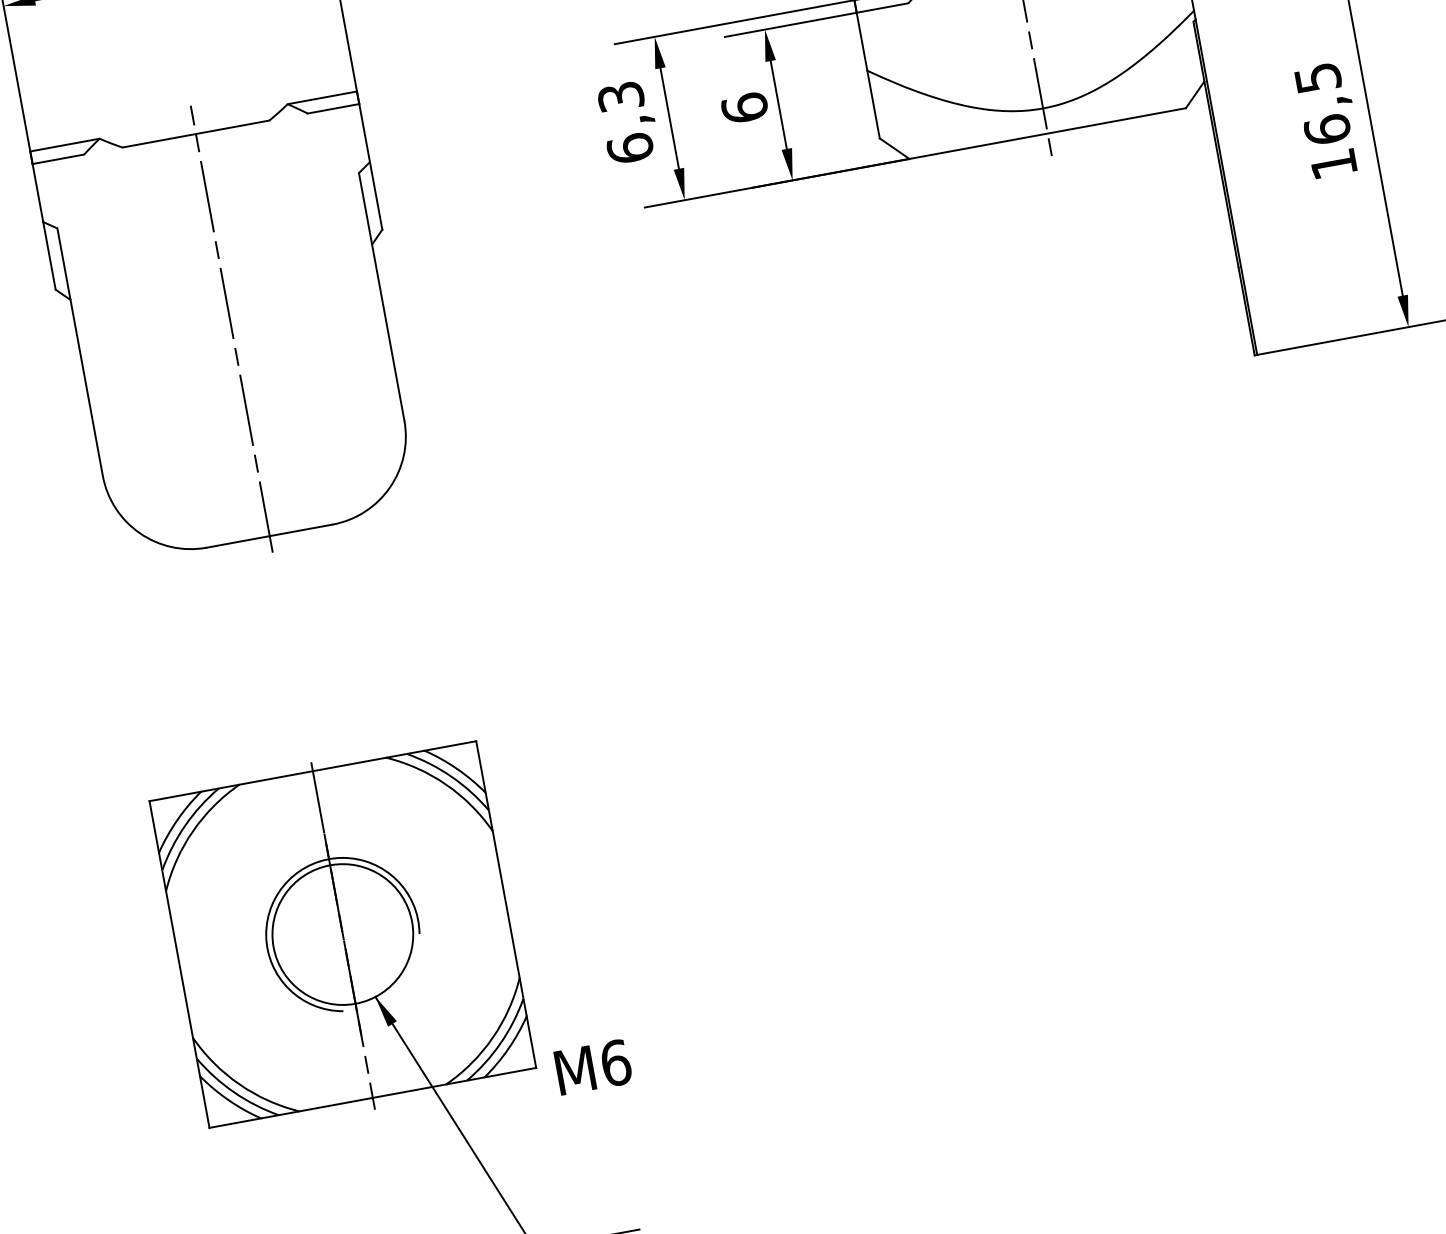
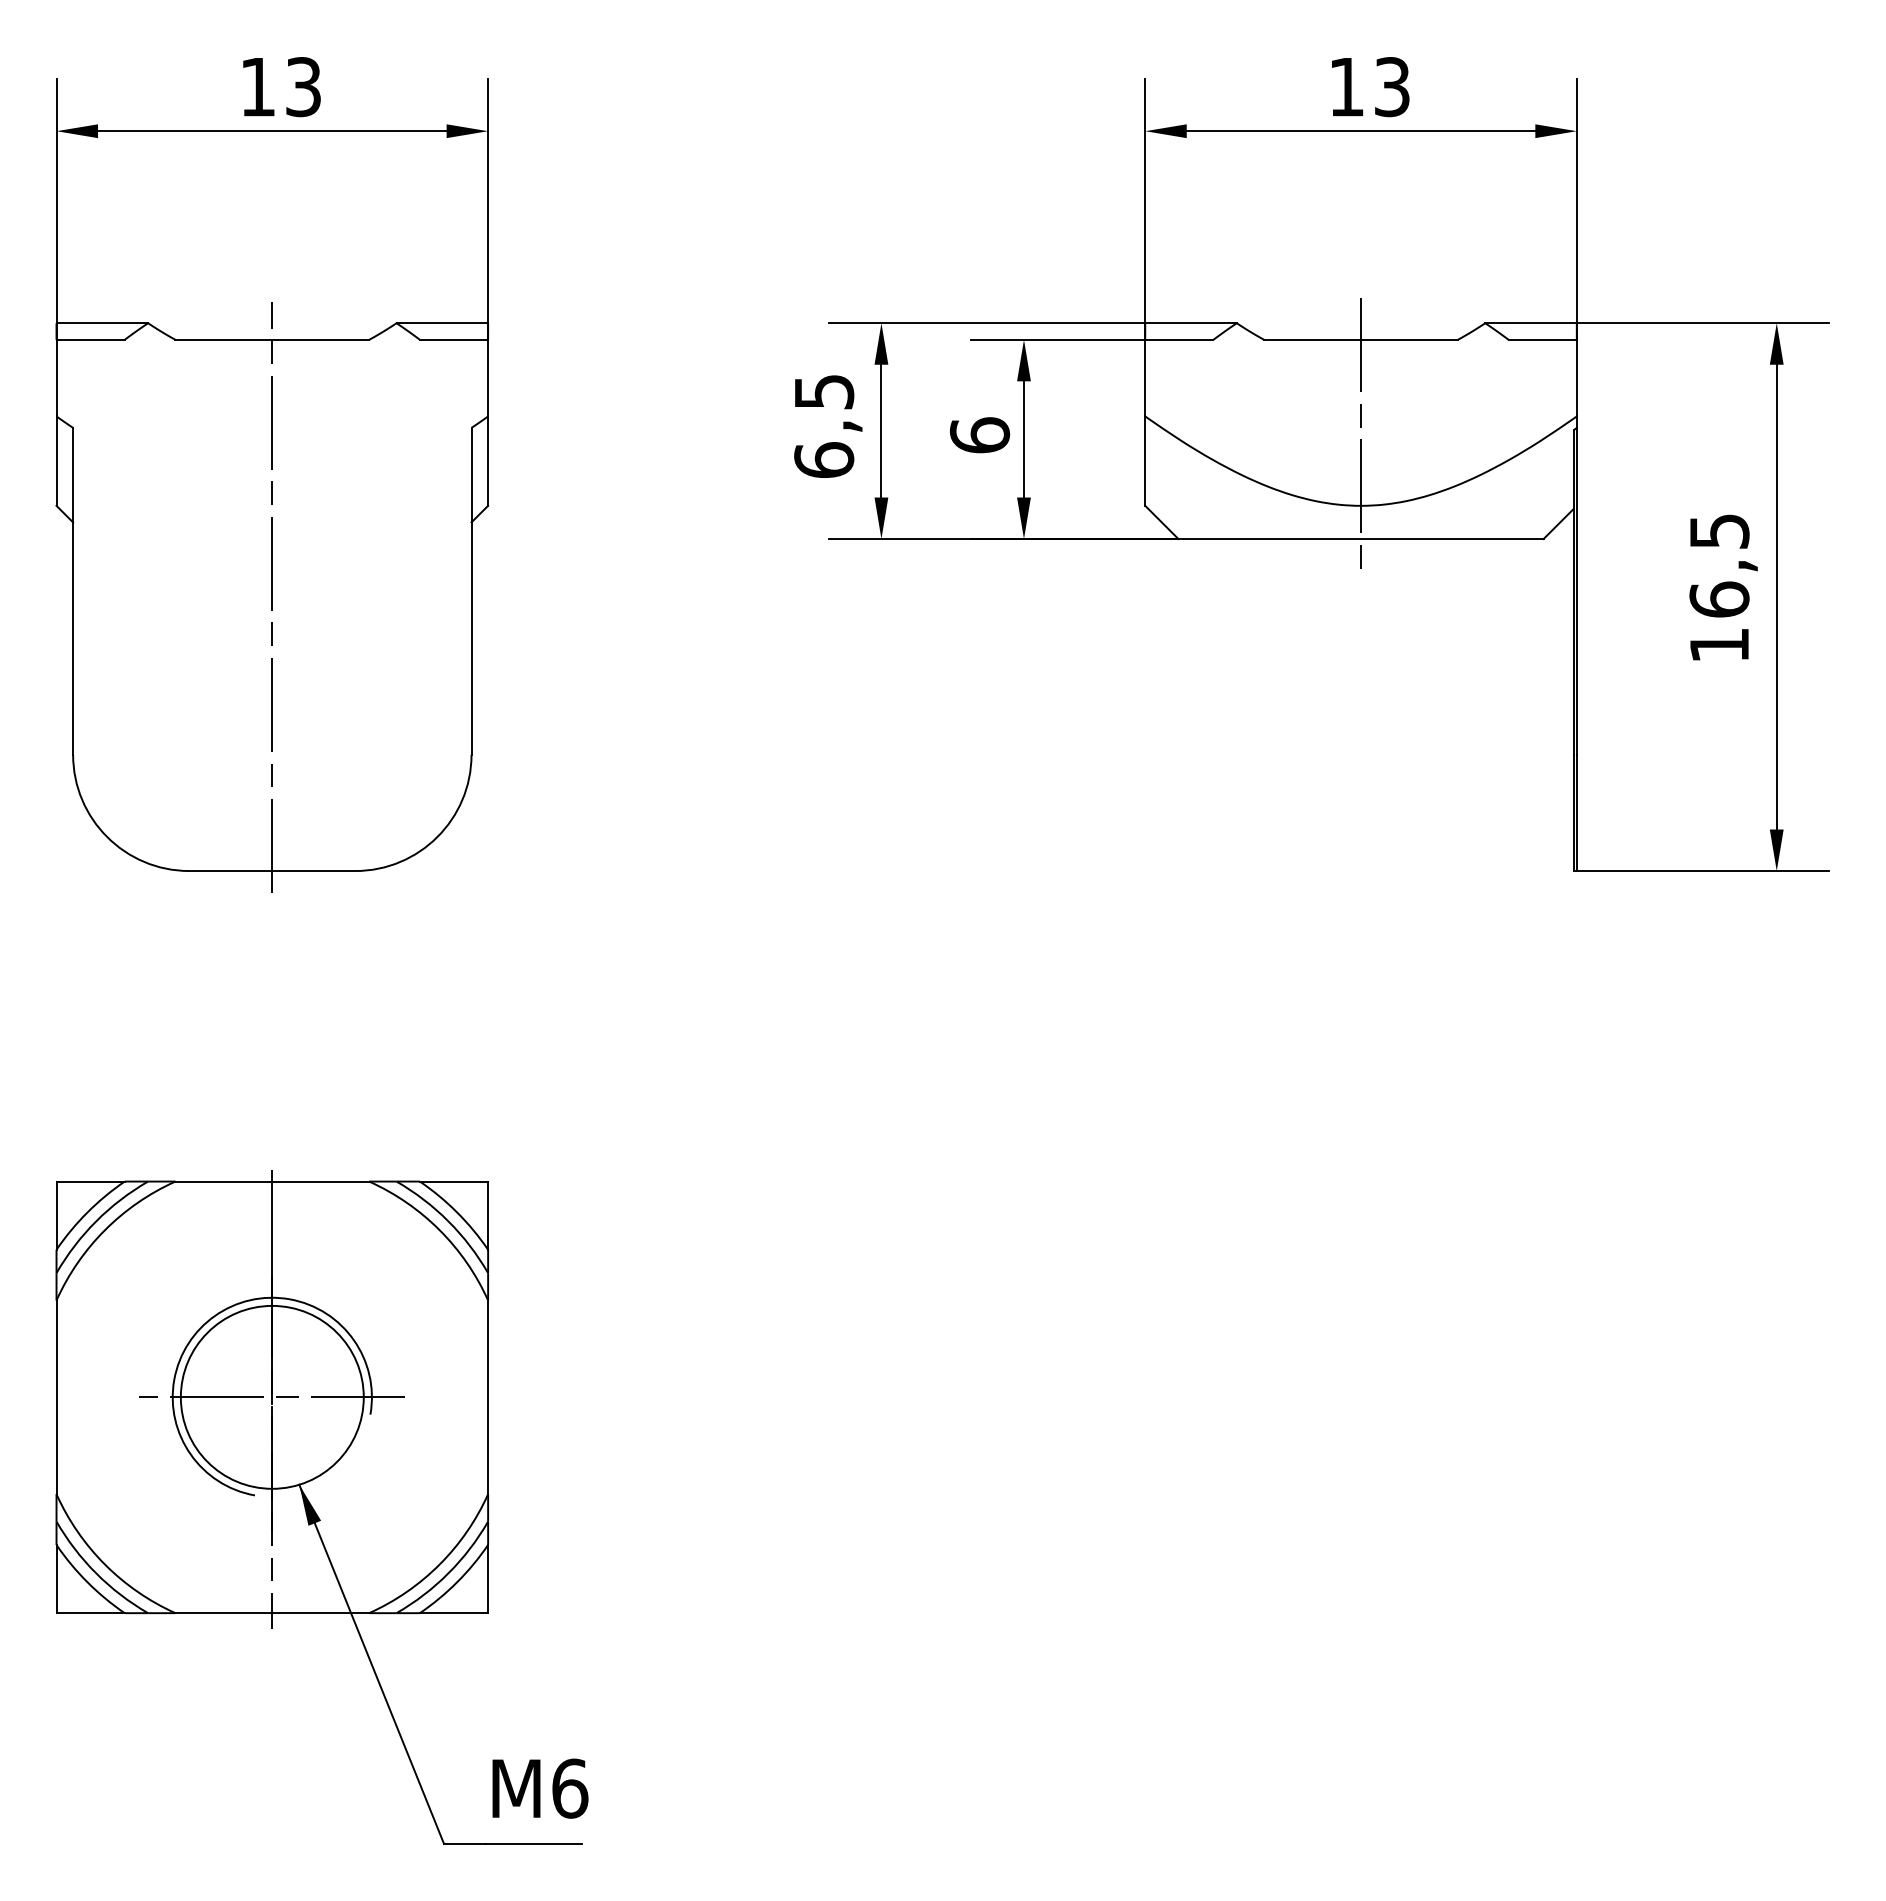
text: (620, 96) -> (823, 391), 6,3 -> 6,5
line: (343, 934) -> (272, 1397), added
text: (593, 1067) -> (540, 1788), moved

